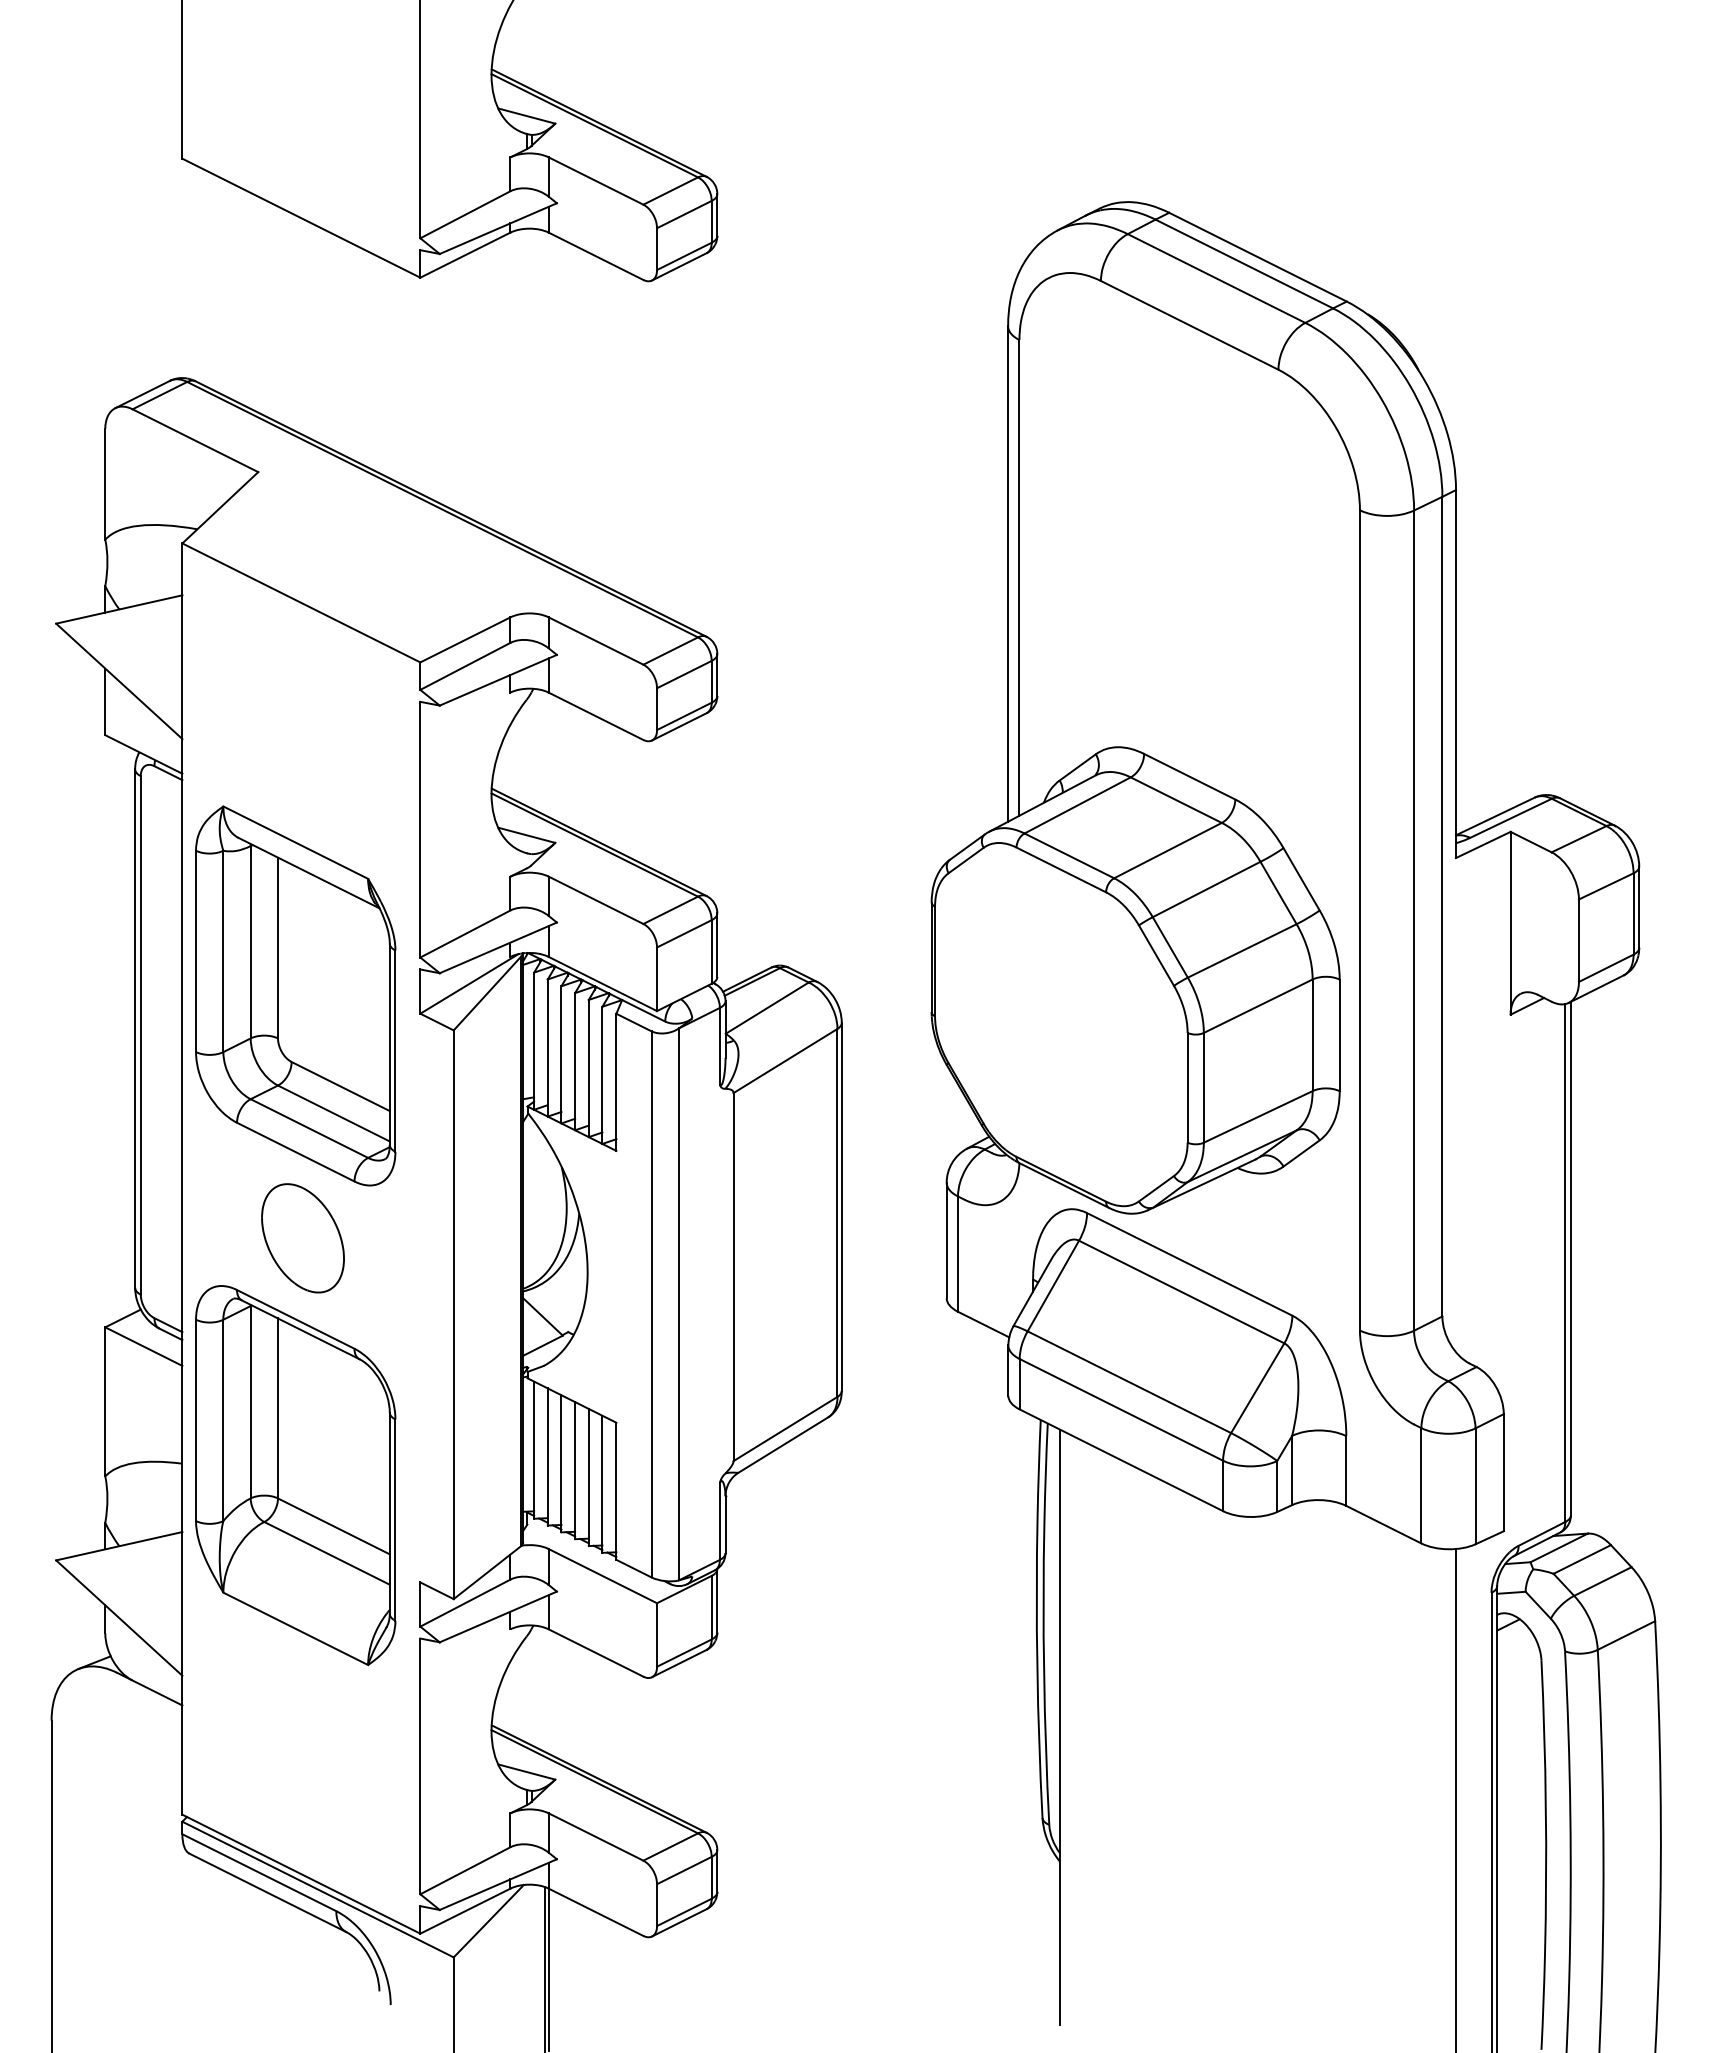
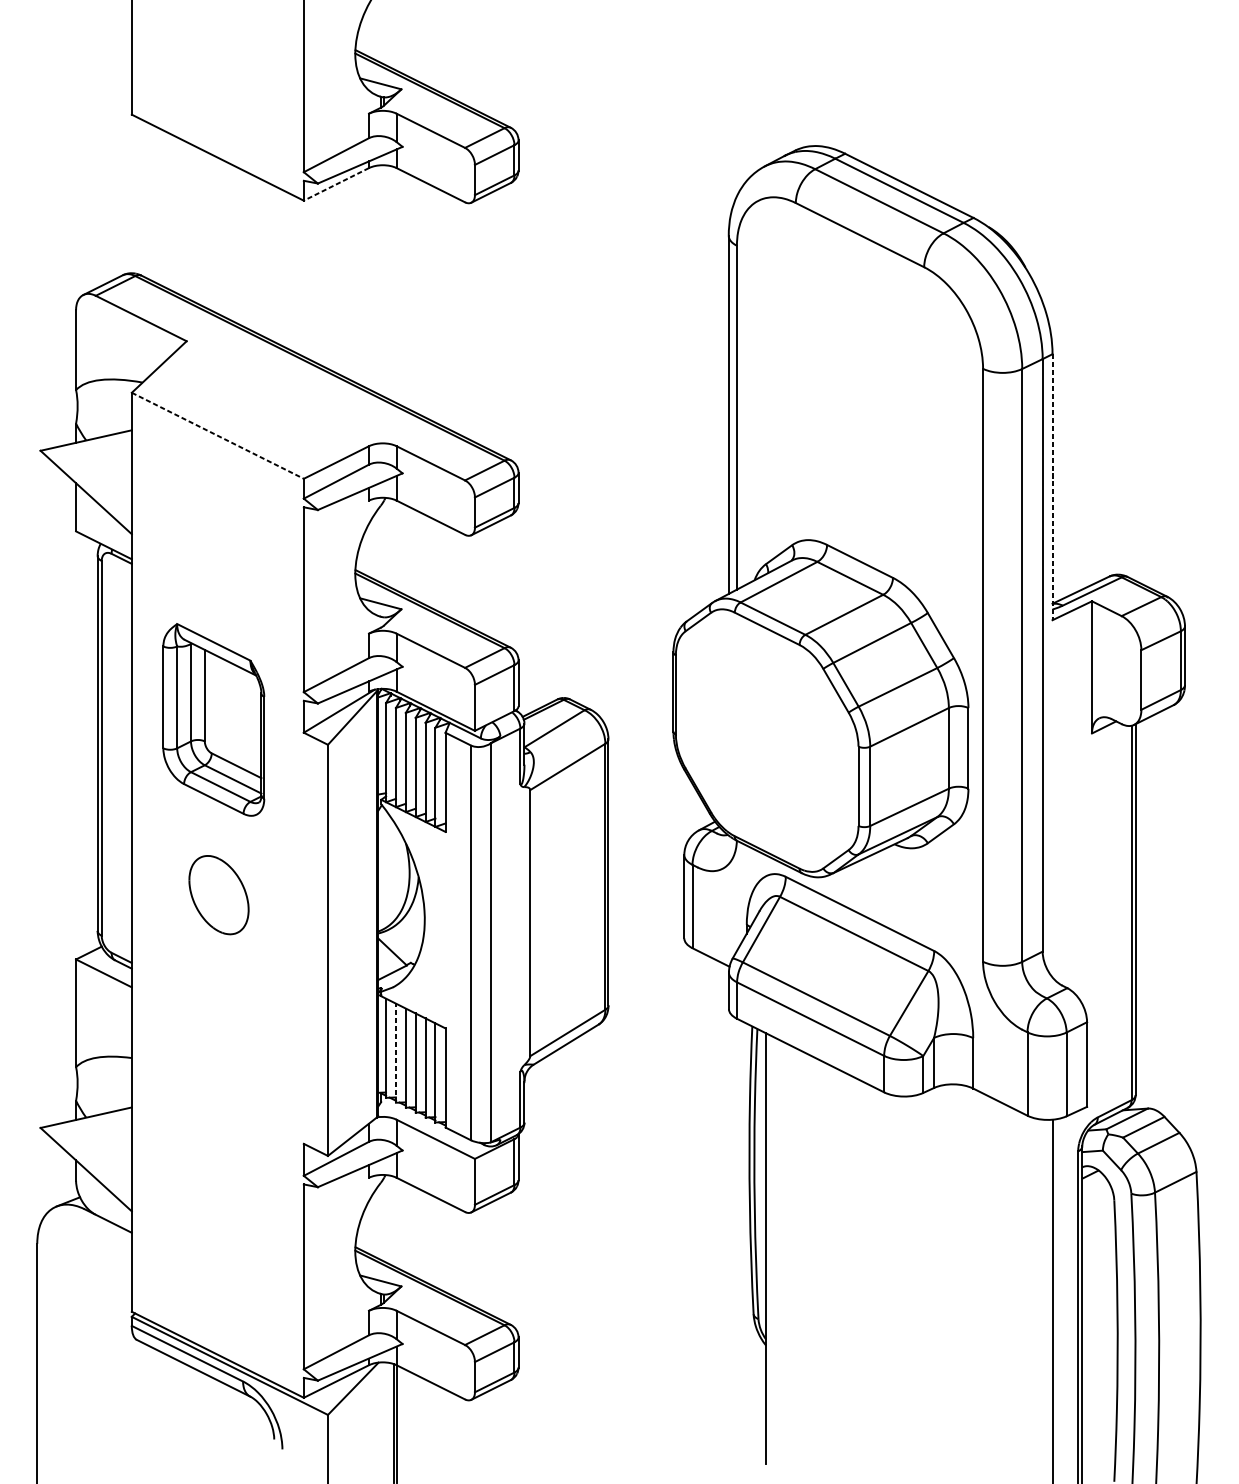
line: (464, 255) -> (335, 184), solid -> dashed
line: (301, 603) -> (217, 436), solid -> dashed
line: (1456, 674) -> (1052, 487), solid -> dashed
part: (295, 995) -> (213, 719), size x0.7
line: (547, 1456) -> (395, 1052), solid -> dashed
part: (295, 1475) -> (213, 1066), removed

